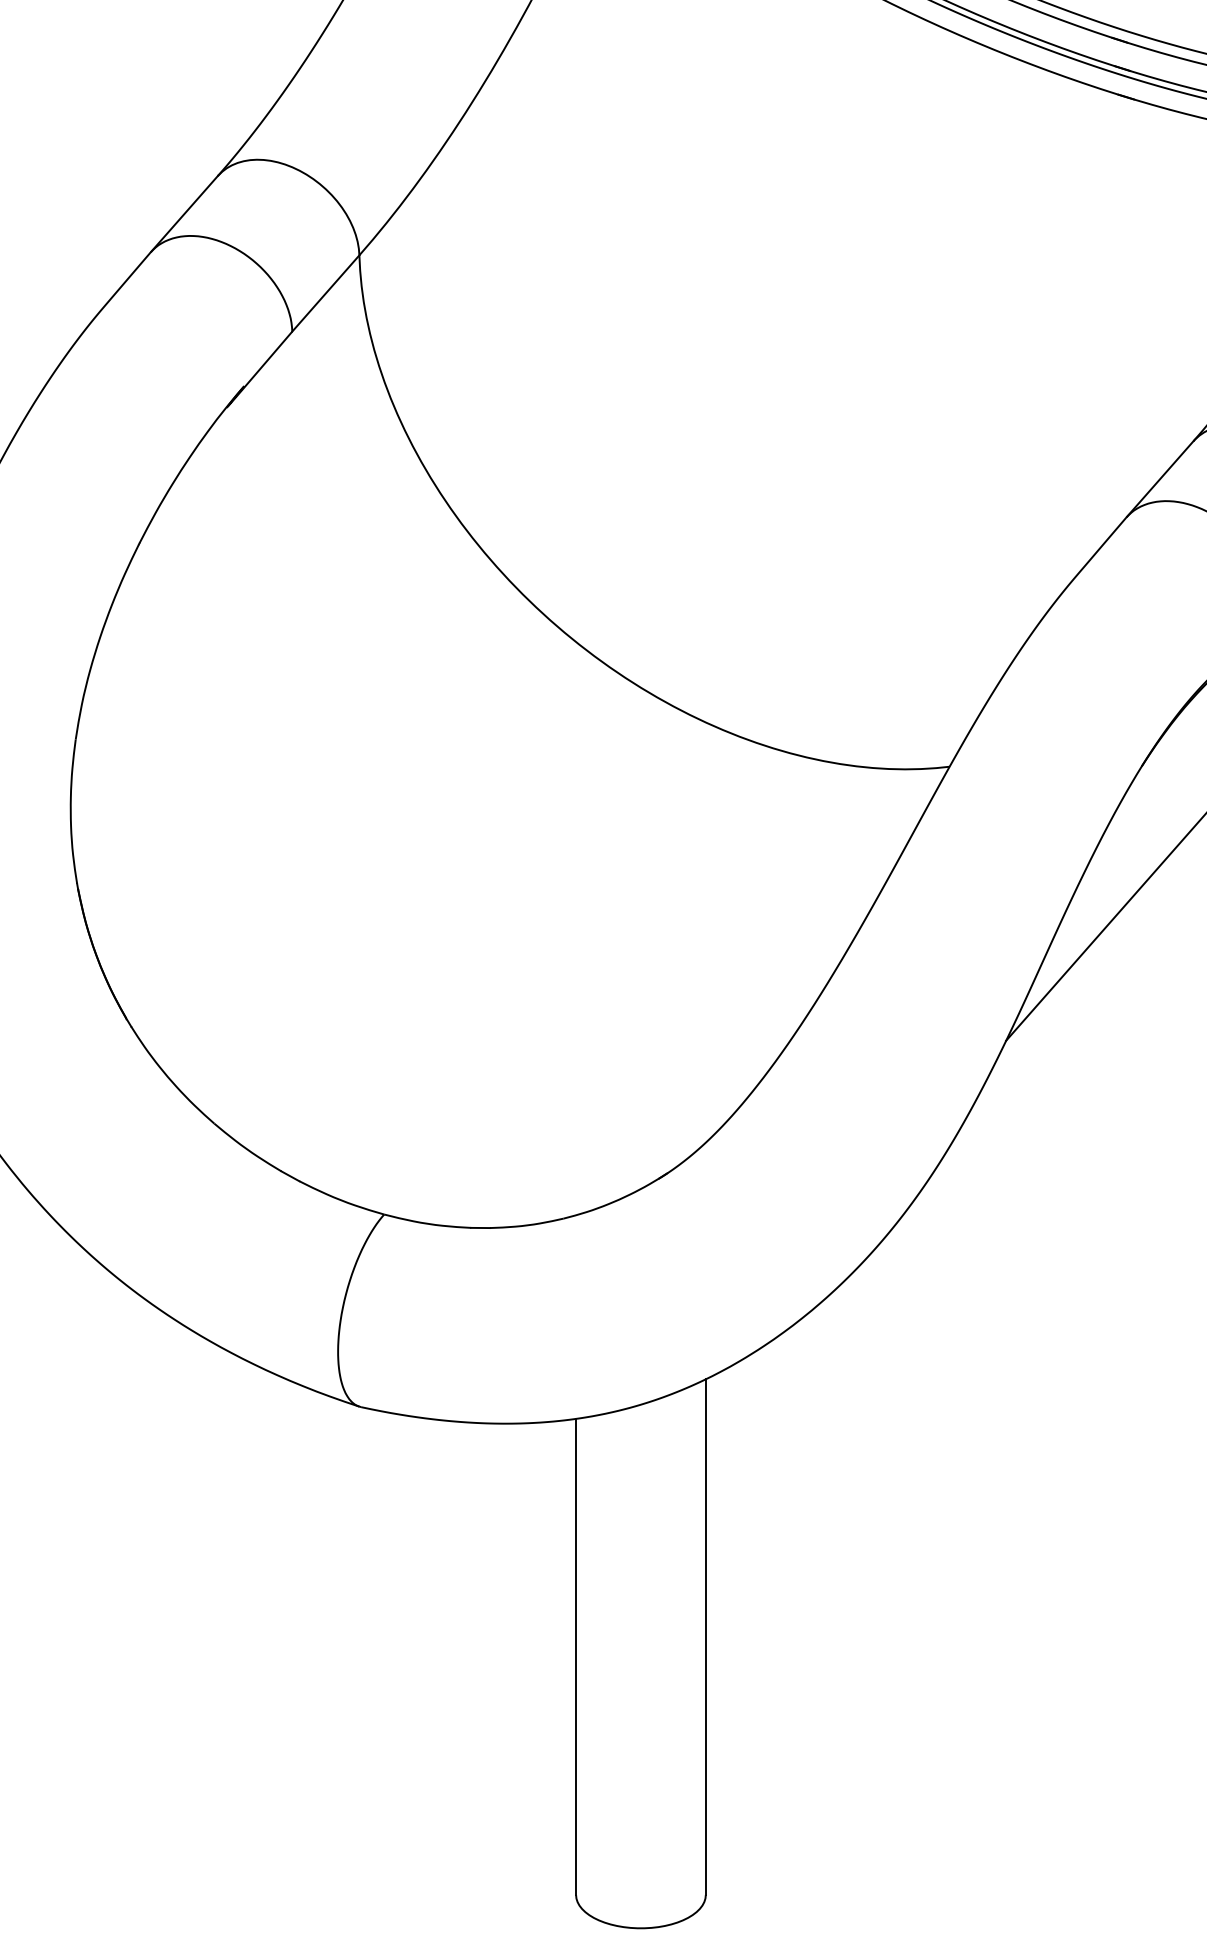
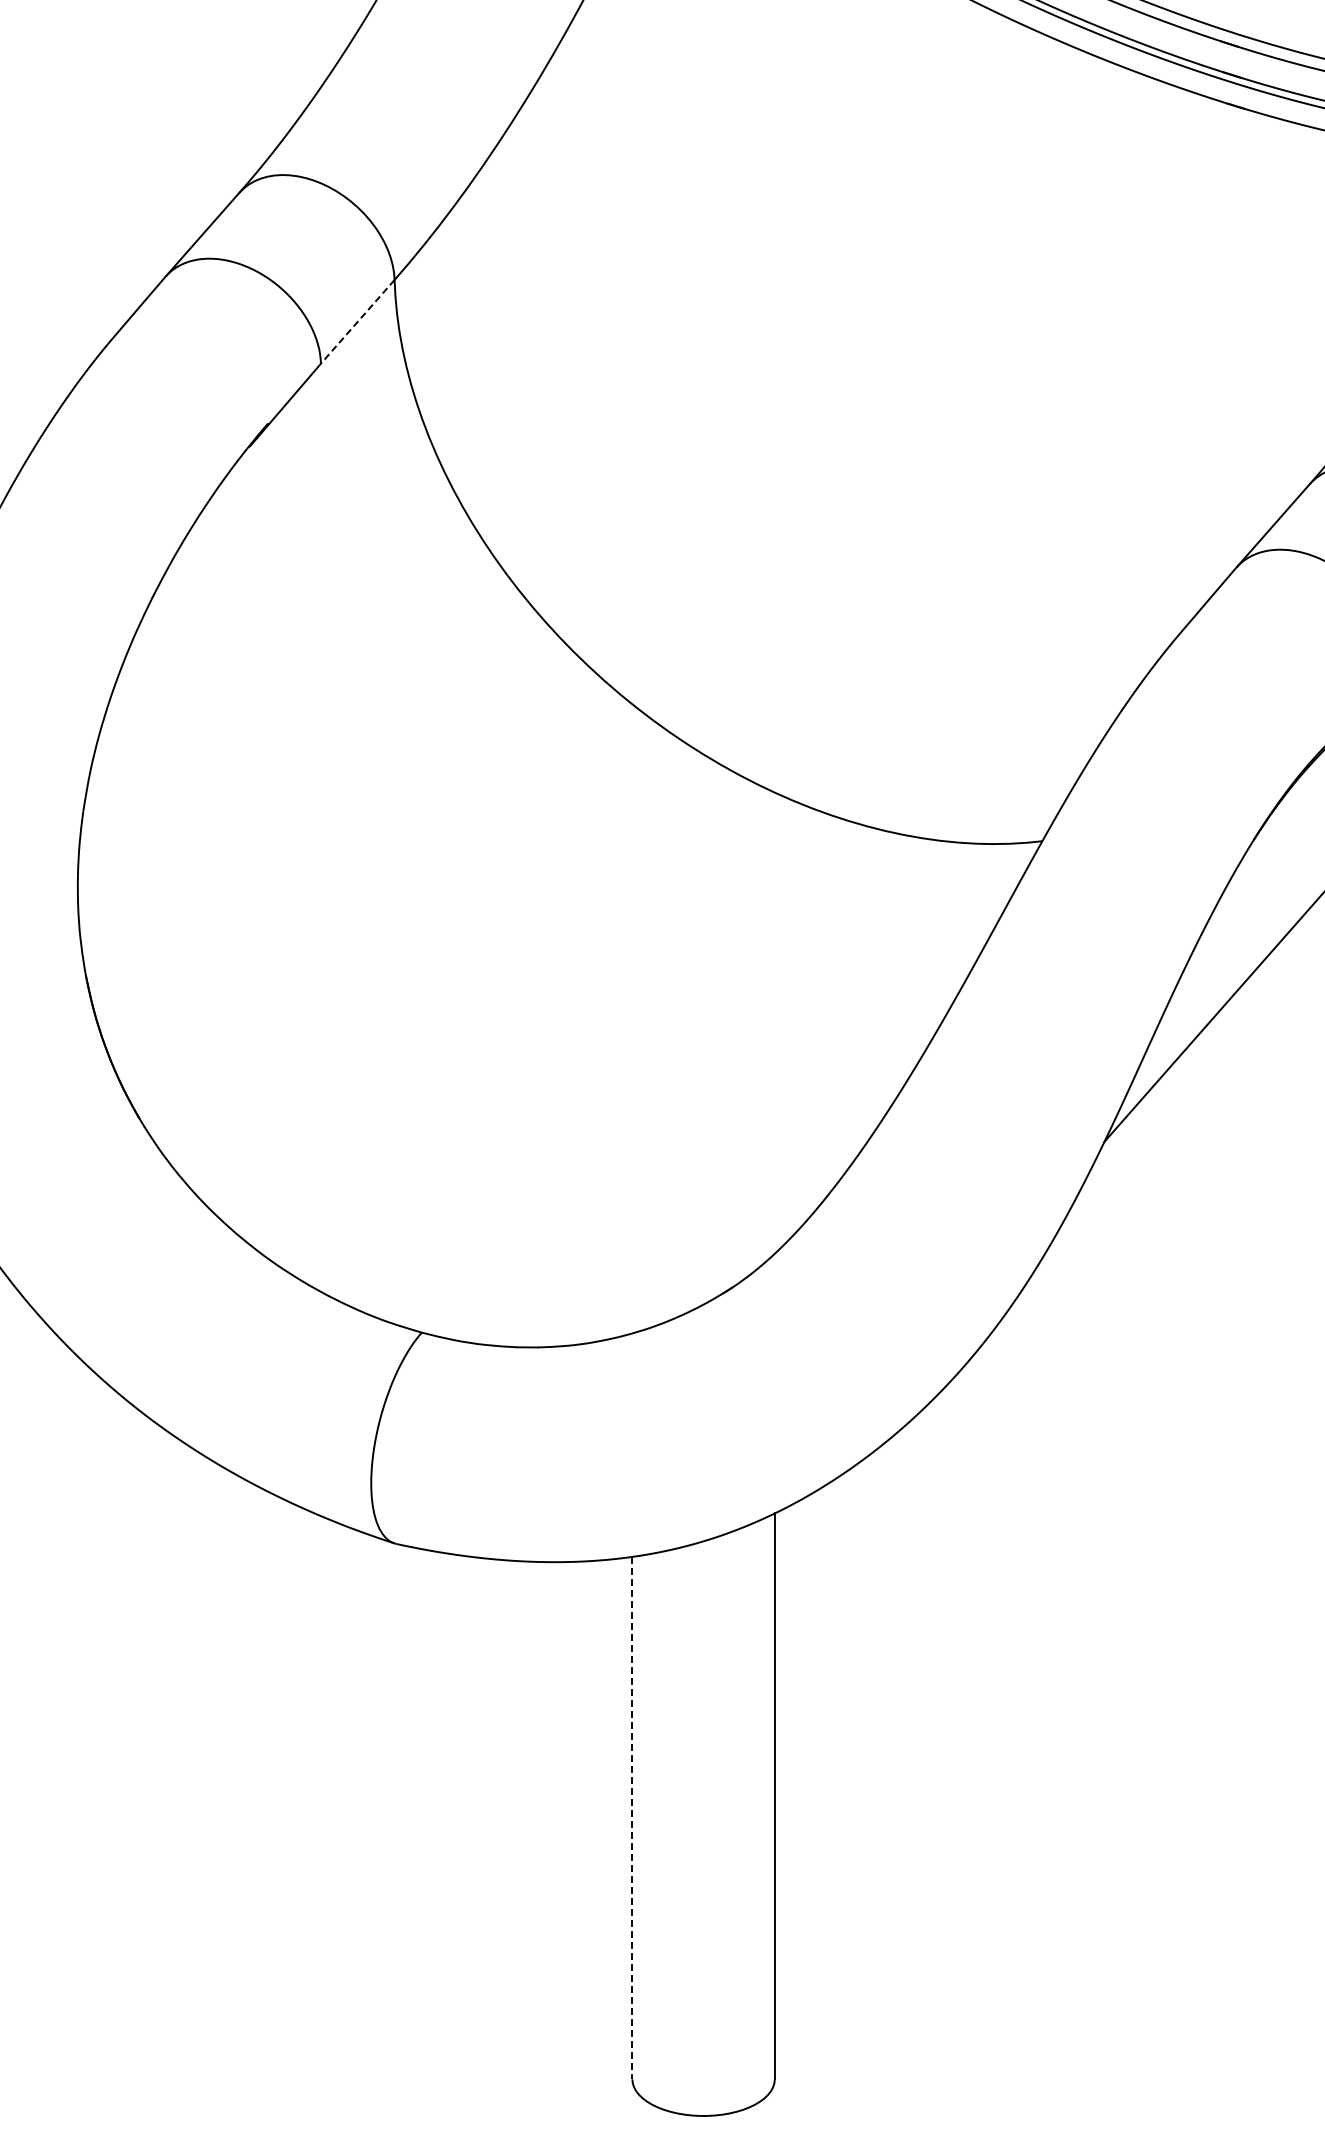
line: (325, 293) -> (357, 321), solid -> dashed
line: (576, 1657) -> (632, 1818), solid -> dashed

